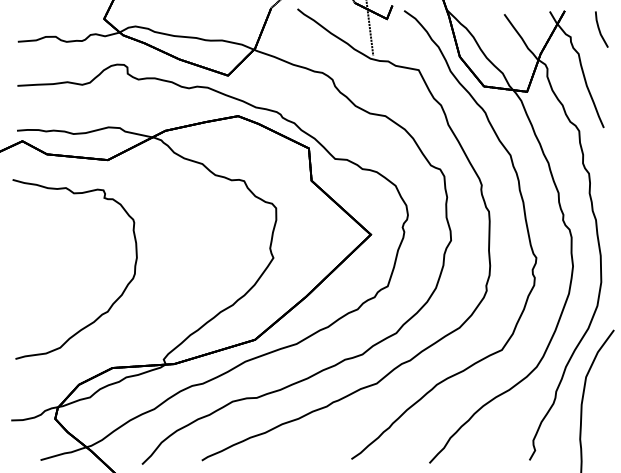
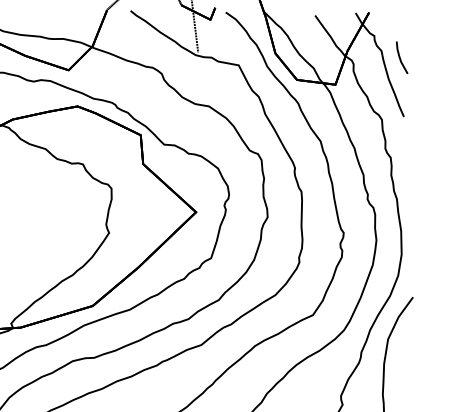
line: (600, 29) -> (400, 57), moved

